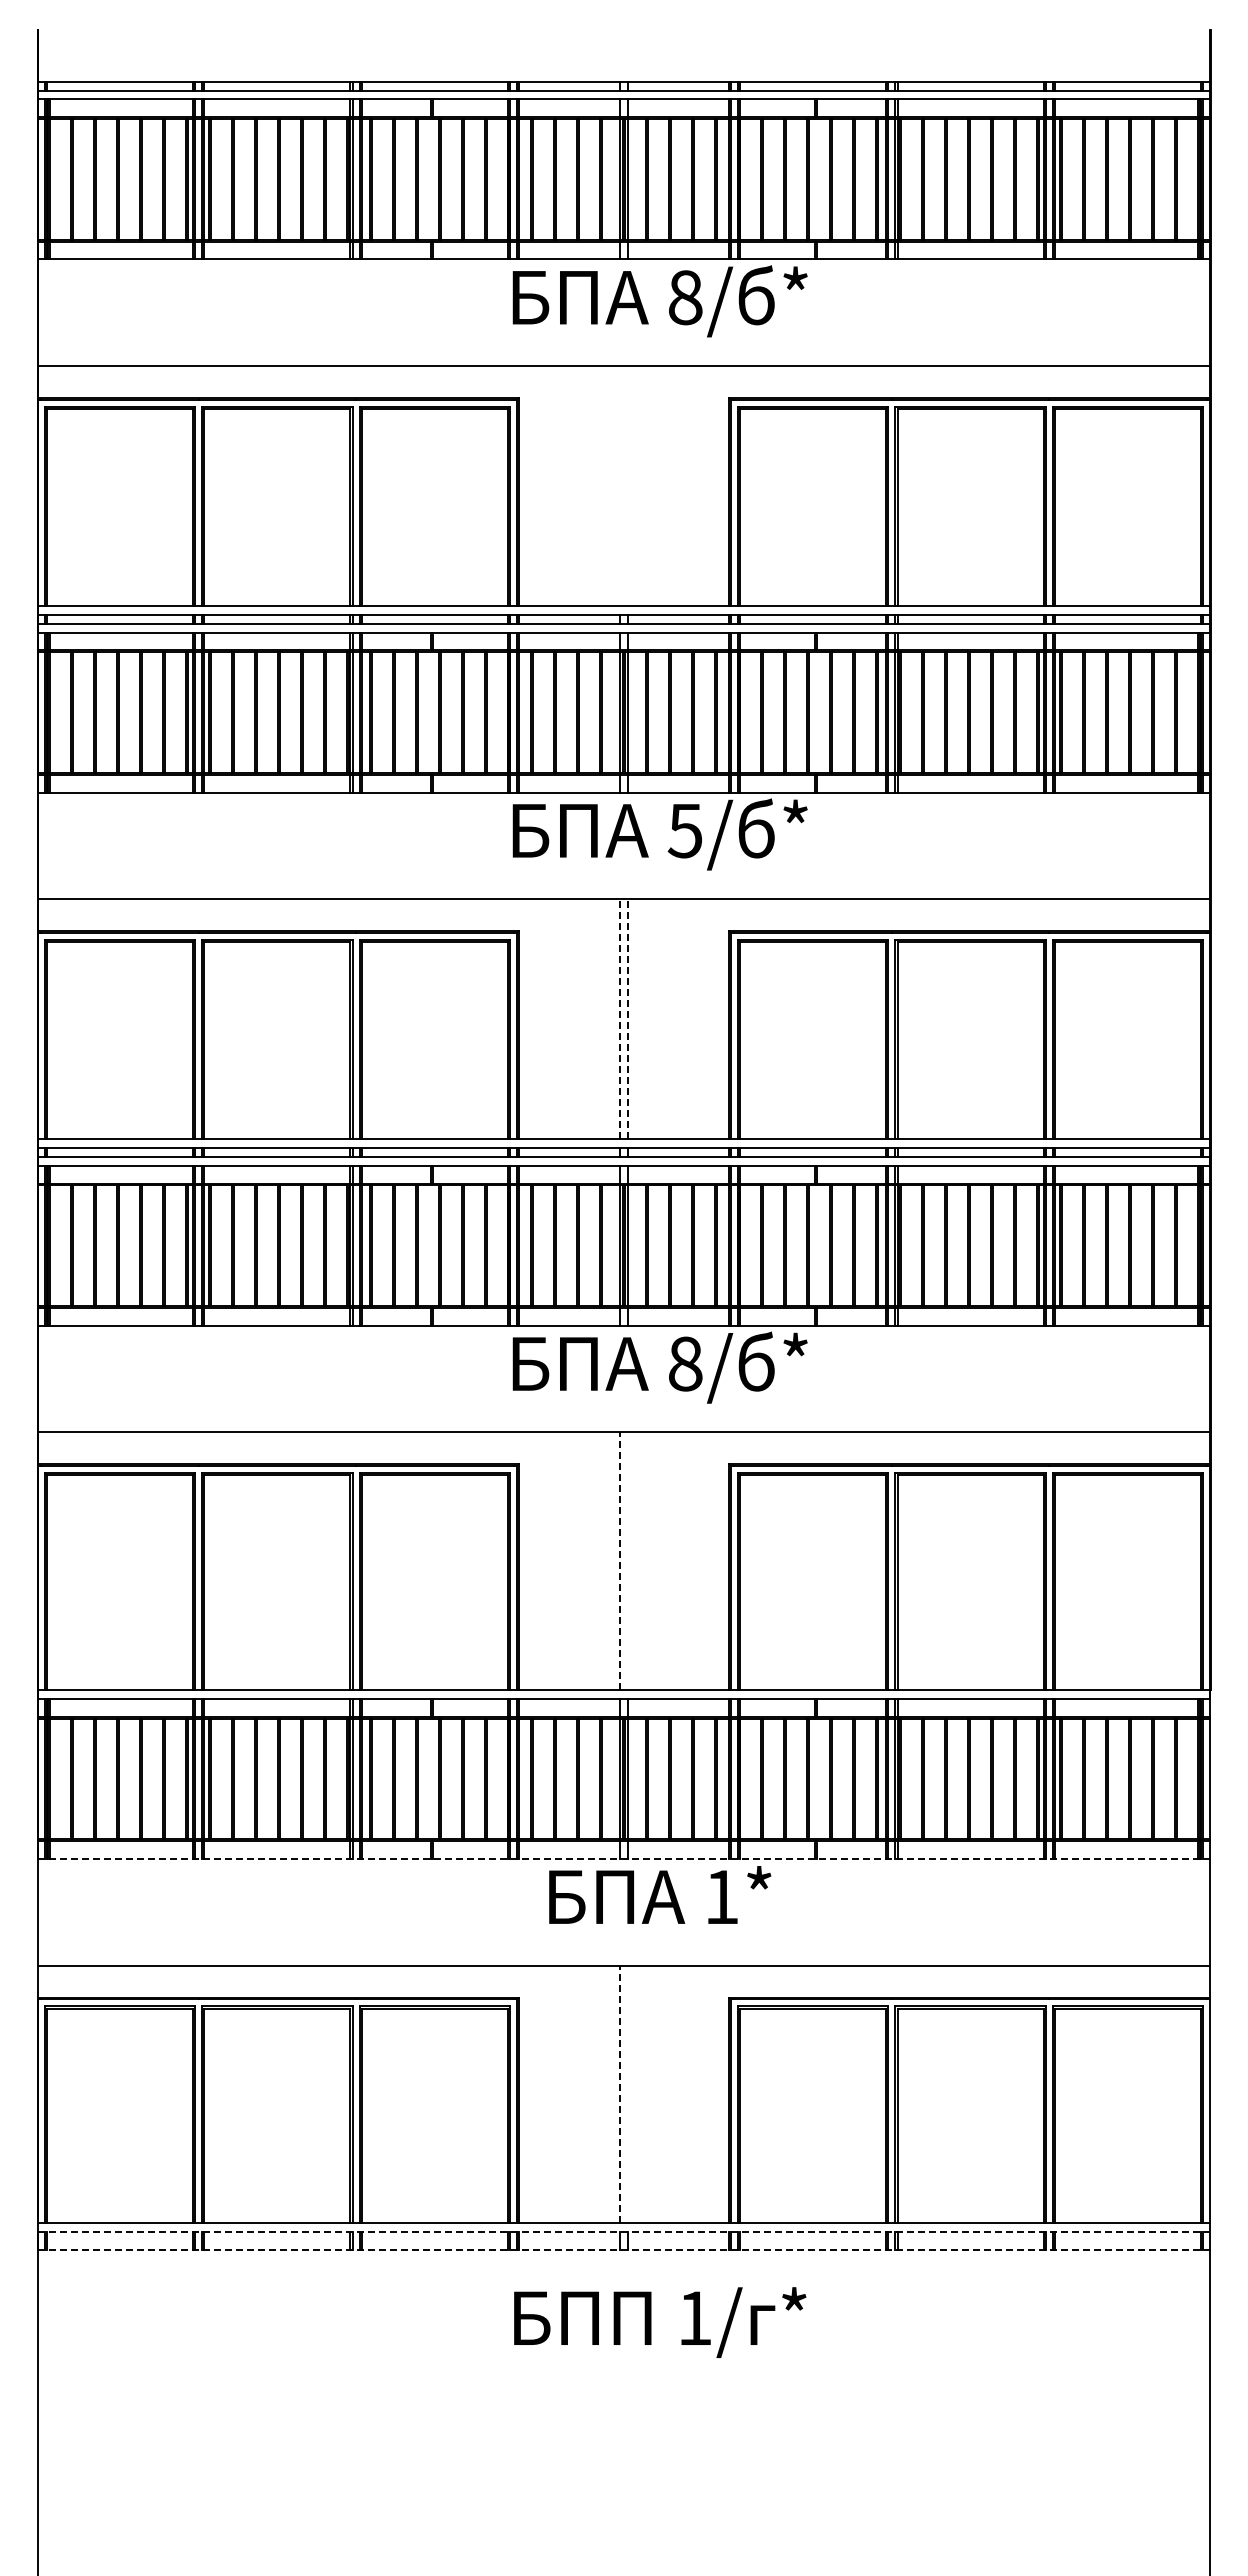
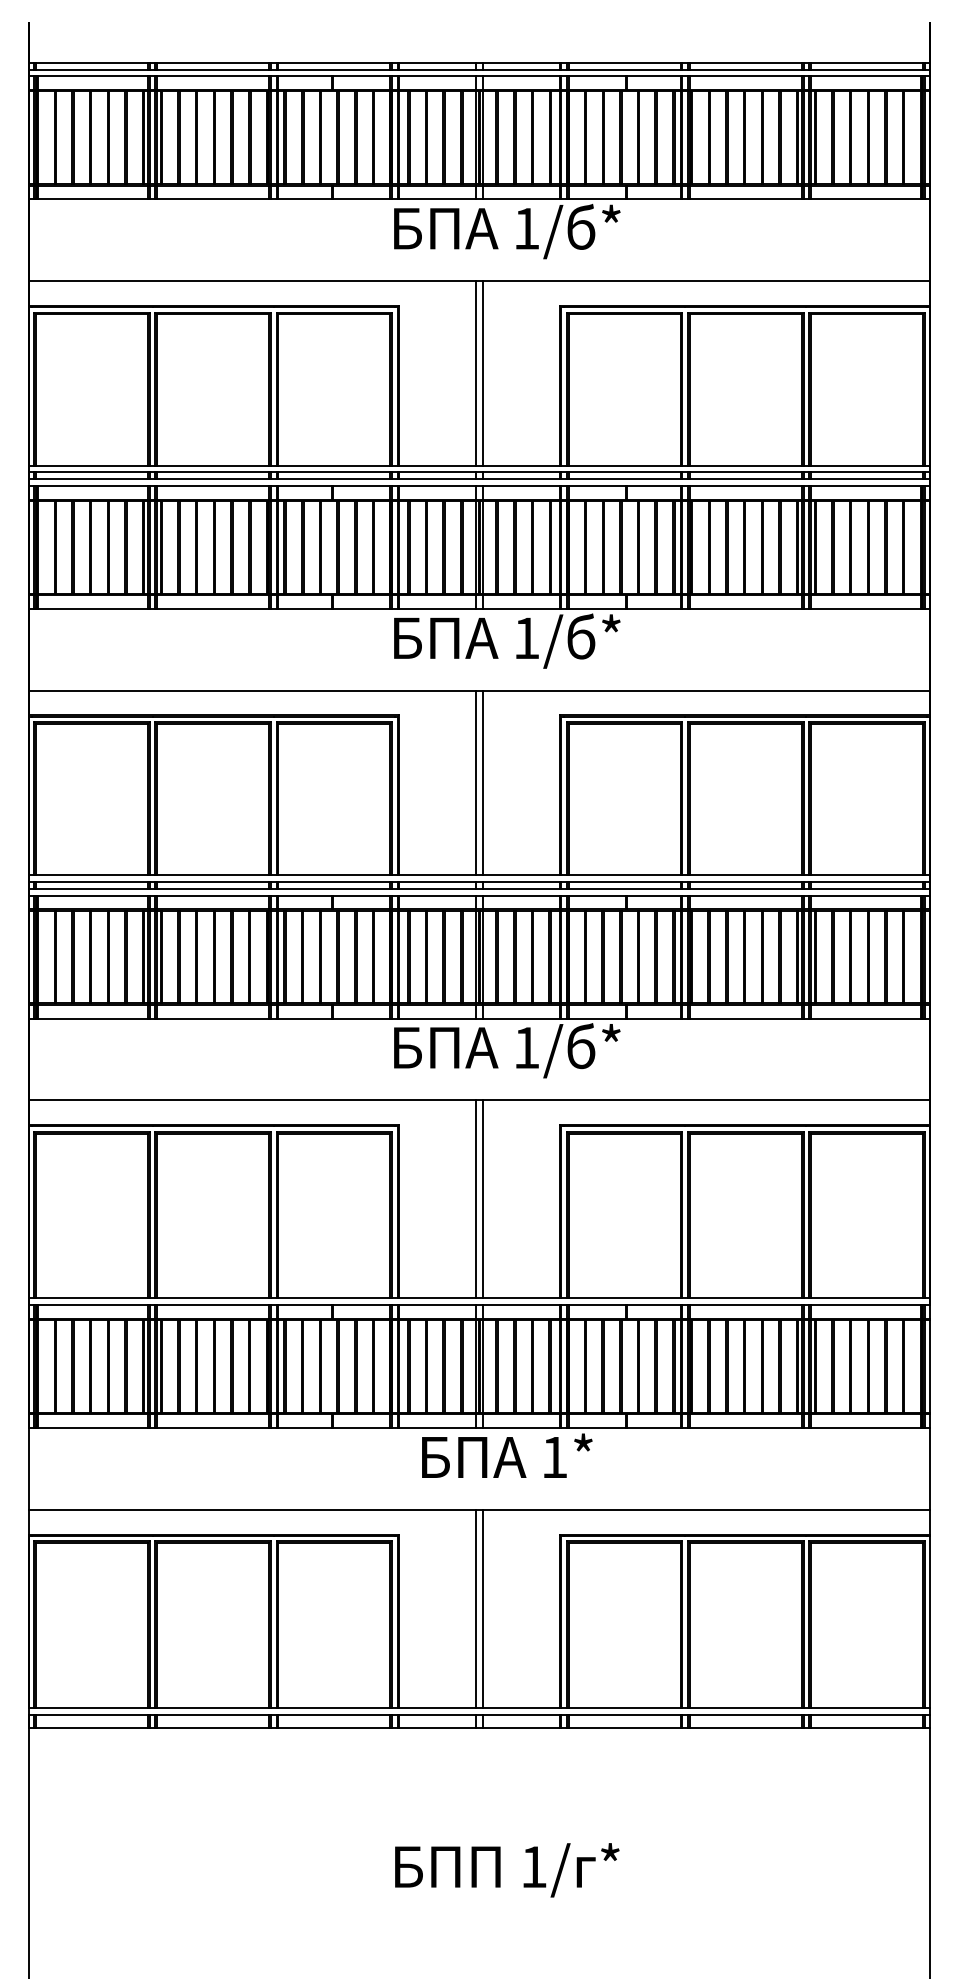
text: (685, 297) -> (526, 228), 8/ -> 1/
line: (619, 485) -> (476, 373), added
line: (628, 485) -> (482, 373), added
text: (684, 831) -> (525, 638), 5/ -> 1/
line: (619, 1019) -> (476, 783), dashed -> solid
line: (628, 1019) -> (482, 783), dashed -> solid
text: (685, 1363) -> (526, 1047), 8/ -> 1/
line: (619, 1561) -> (476, 1199), dashed -> solid
line: (628, 1561) -> (482, 1199), added
line: (624, 1858) -> (479, 1427), dashed -> solid
line: (619, 2094) -> (476, 1609), dashed -> solid
line: (628, 2094) -> (482, 1609), added
line: (624, 2232) -> (479, 1715), dashed -> solid
line: (624, 2249) -> (479, 1728), dashed -> solid
text: (660, 2322) -> (507, 1870), moved

